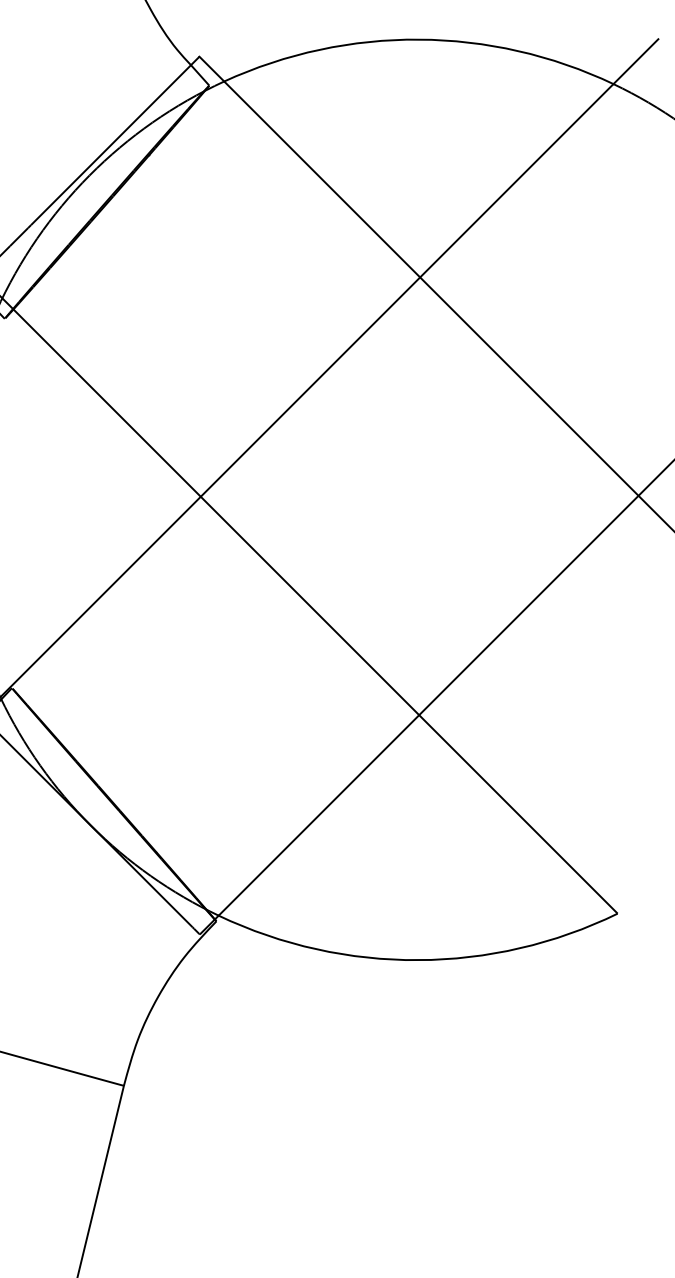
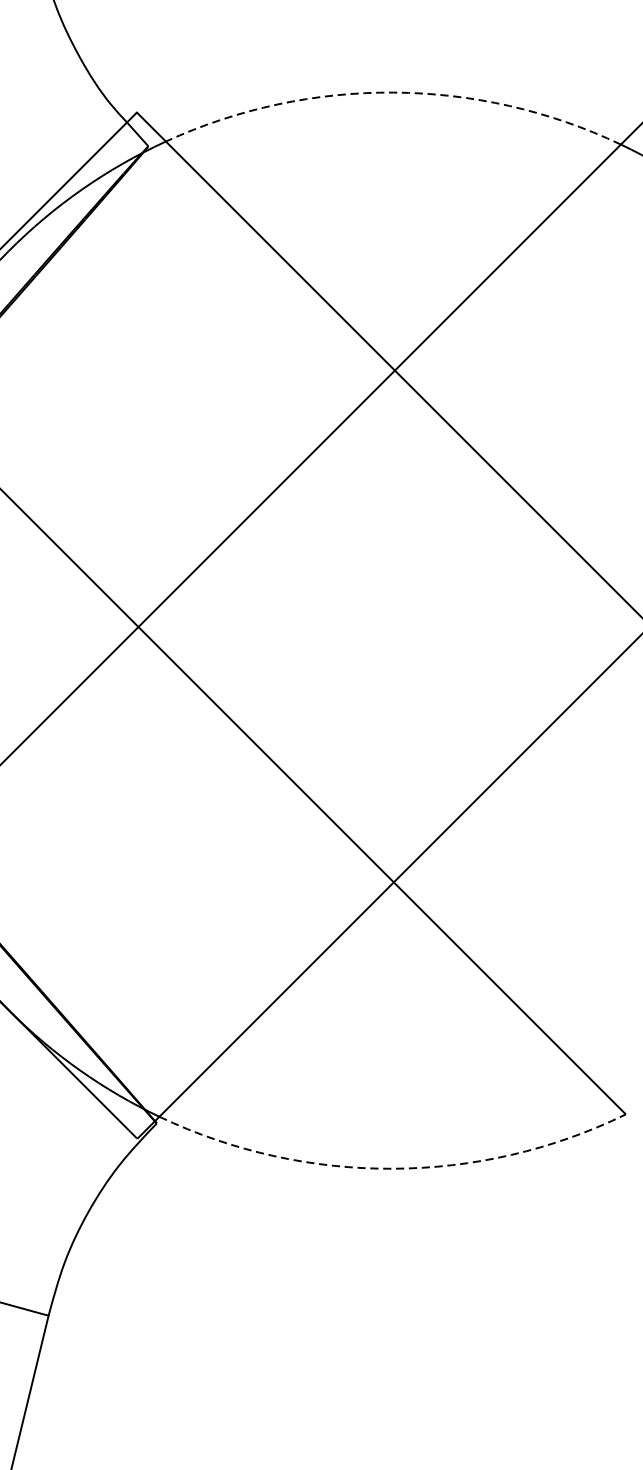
arc: (419, 39) -> (394, 92), solid -> dashed
arc: (418, 960) -> (393, 1169), solid -> dashed

